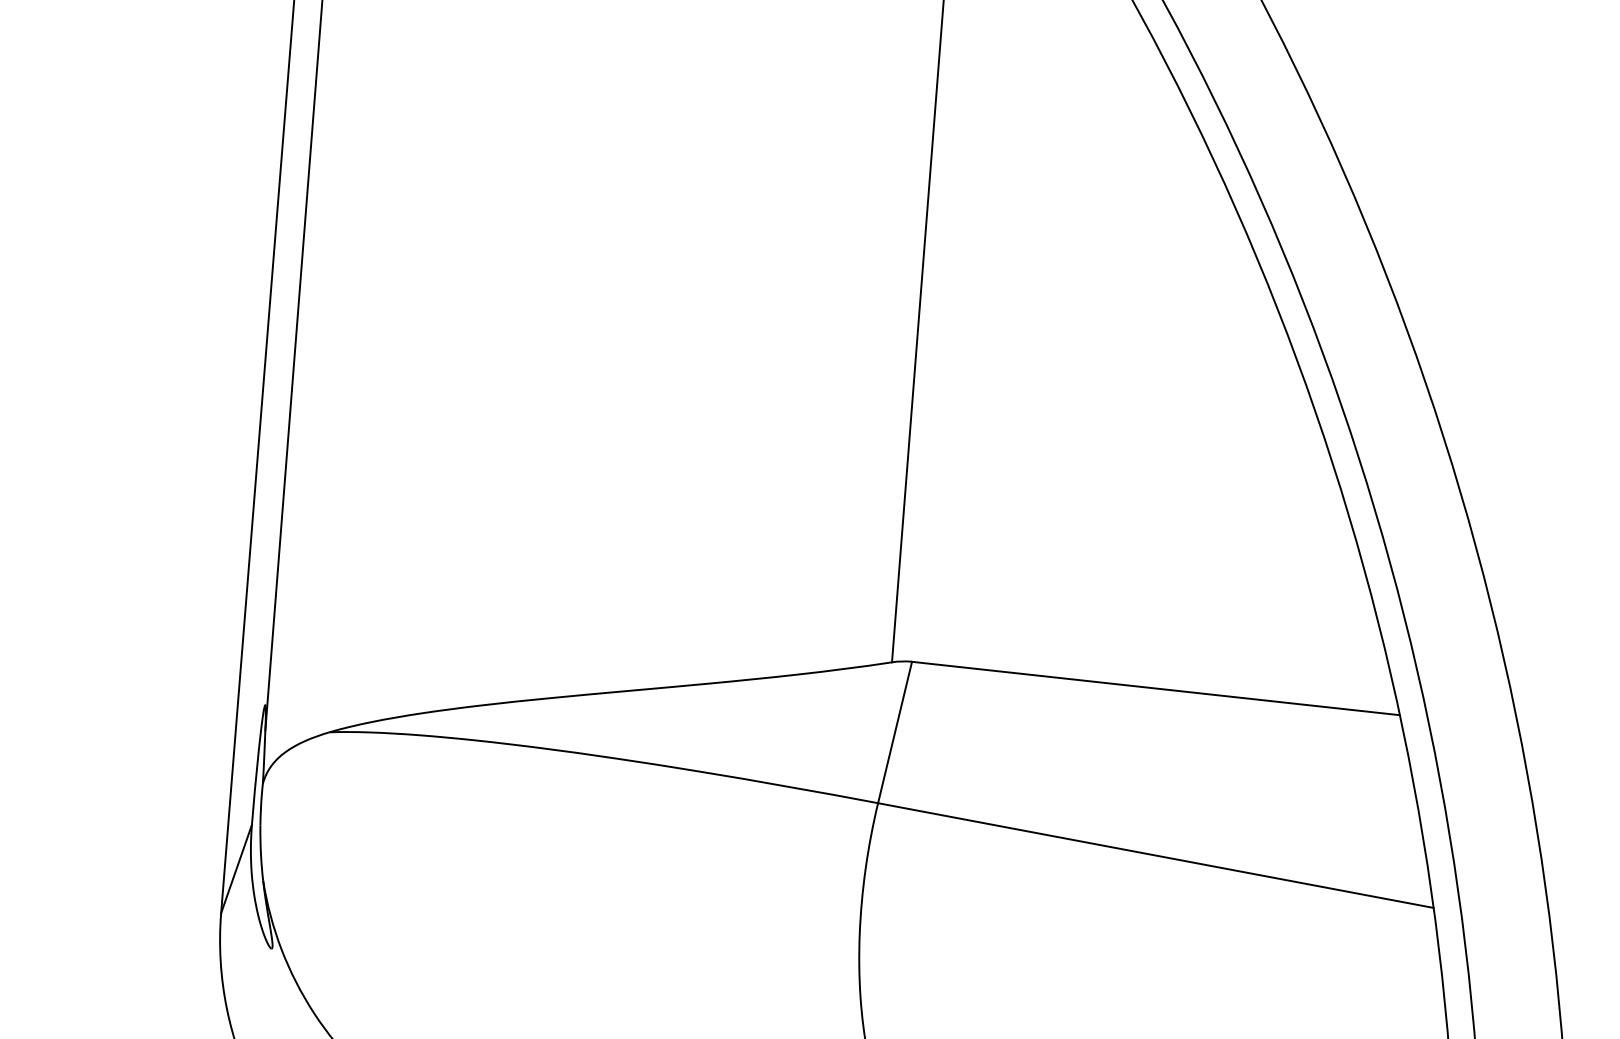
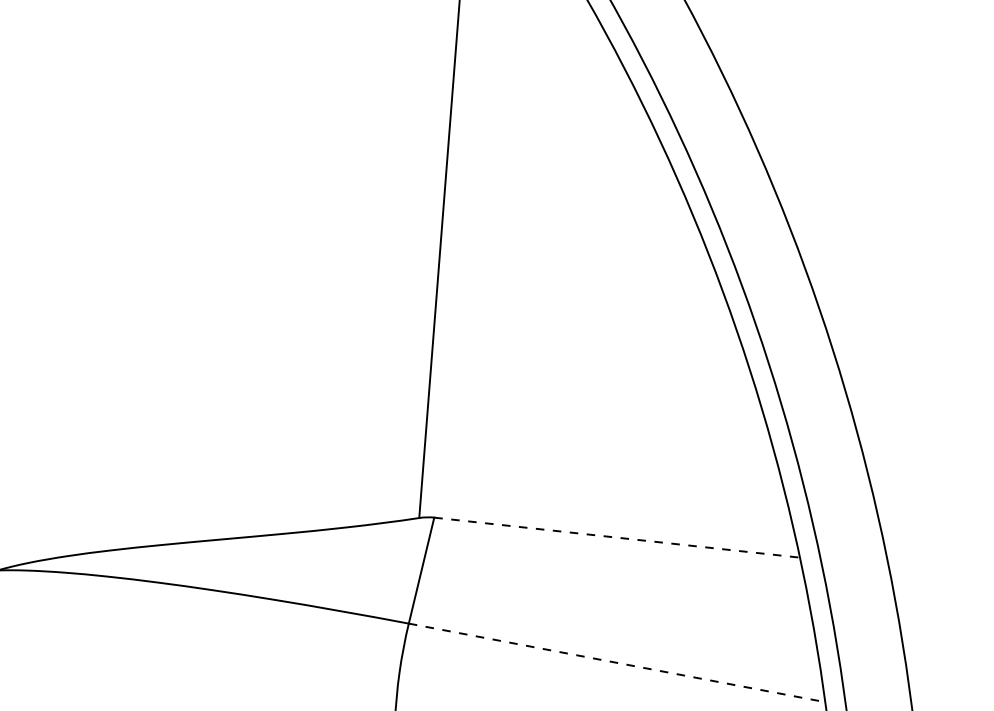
line: (1156, 688) -> (617, 537), solid -> dashed
line: (1155, 855) -> (616, 662), solid -> dashed

